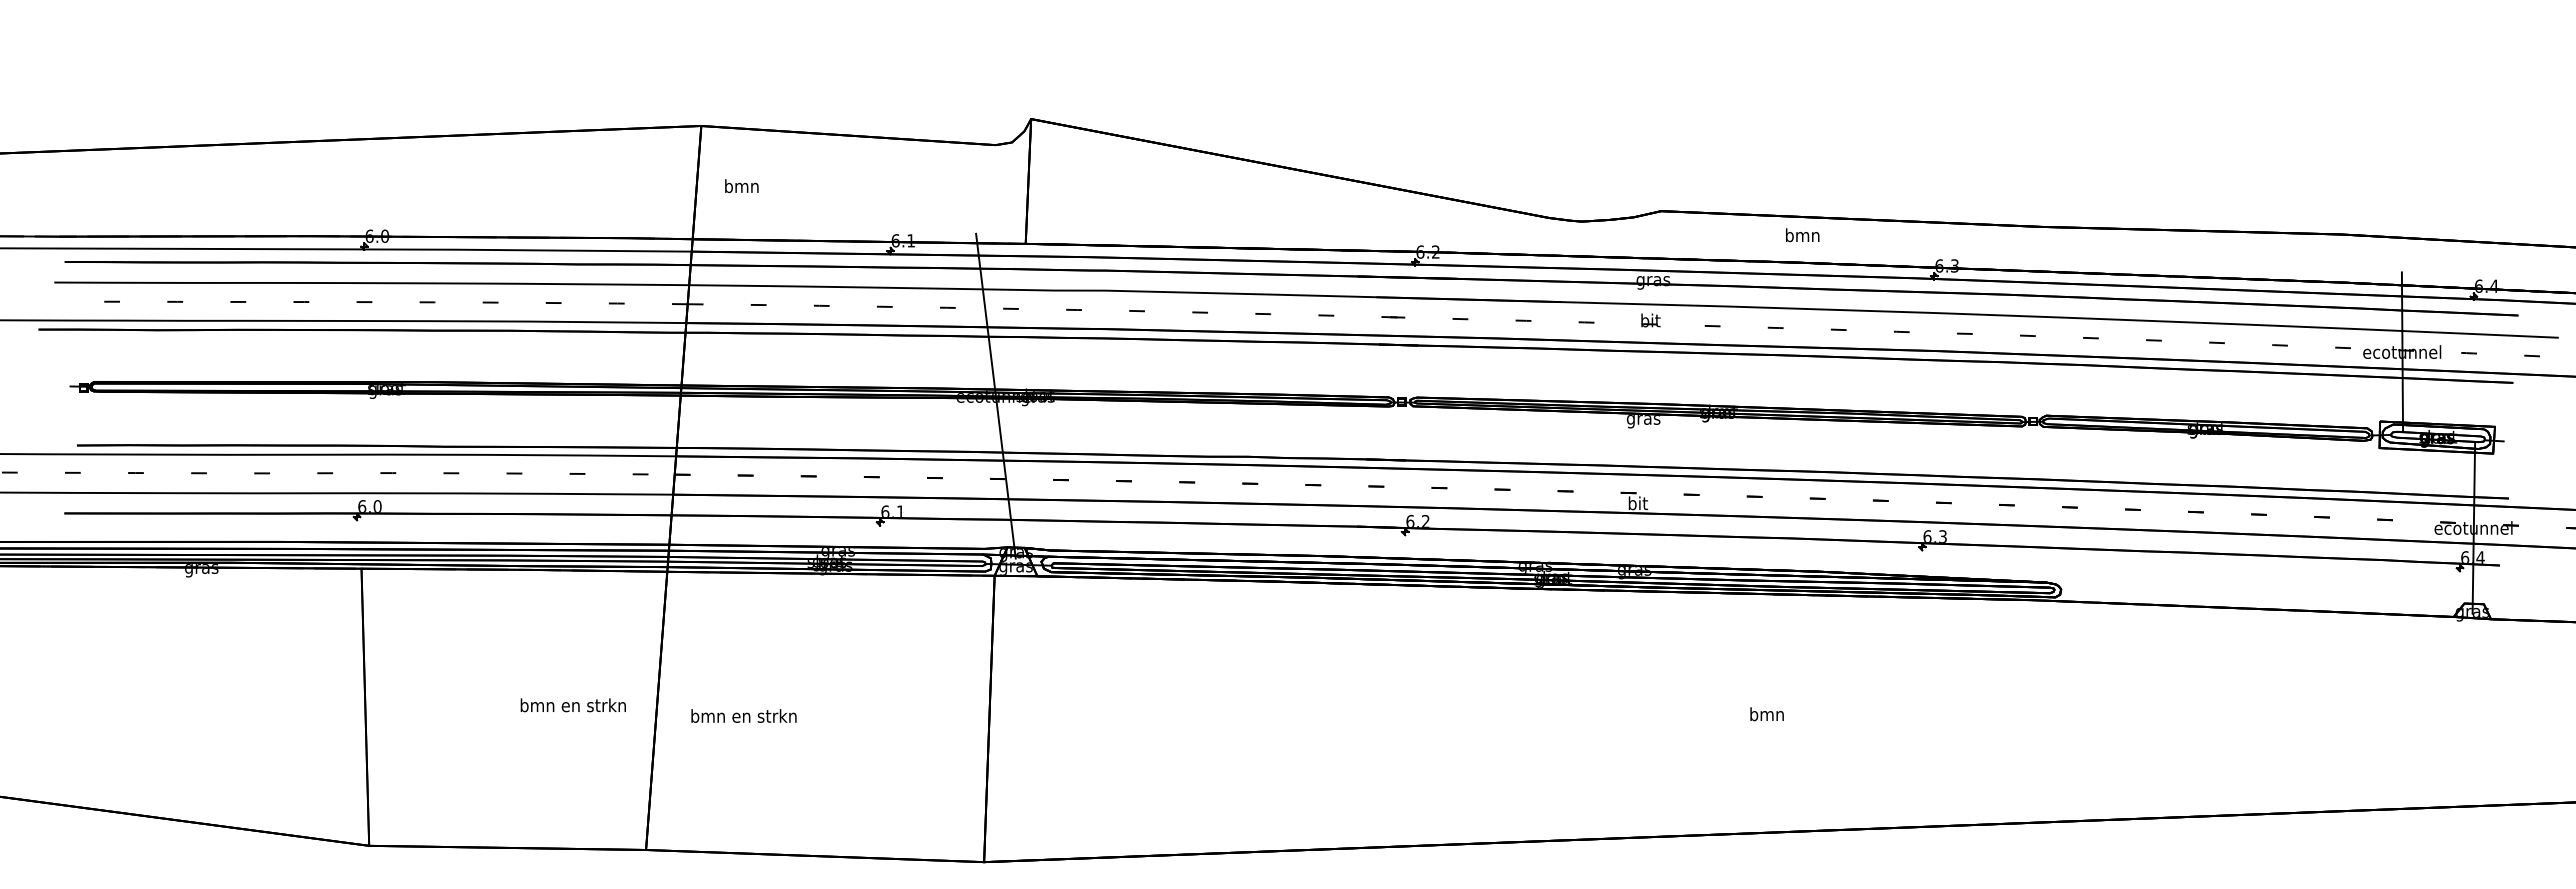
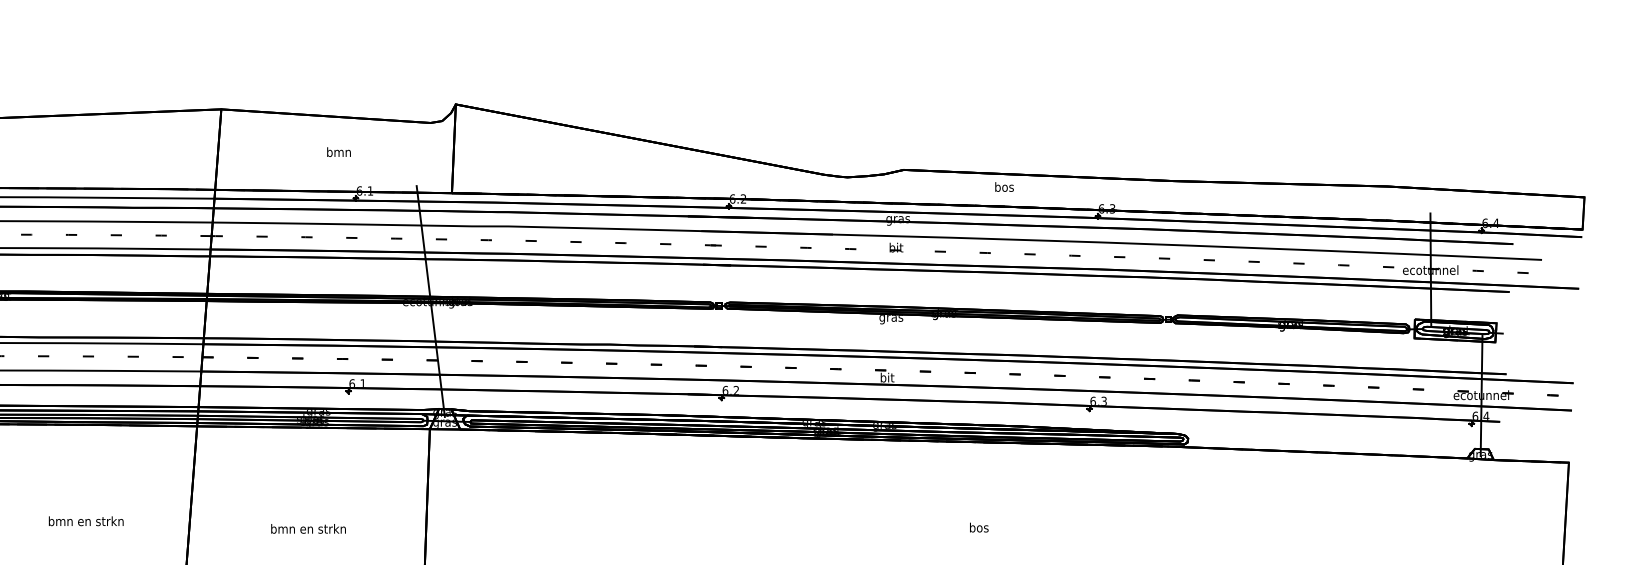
text: (741, 186) -> (338, 152), moved
text: (1802, 235) -> (1004, 187), bmn -> bos
text: (572, 705) -> (85, 521), moved
text: (1766, 714) -> (978, 527), bmn -> bos
text: (743, 715) -> (308, 528), moved

